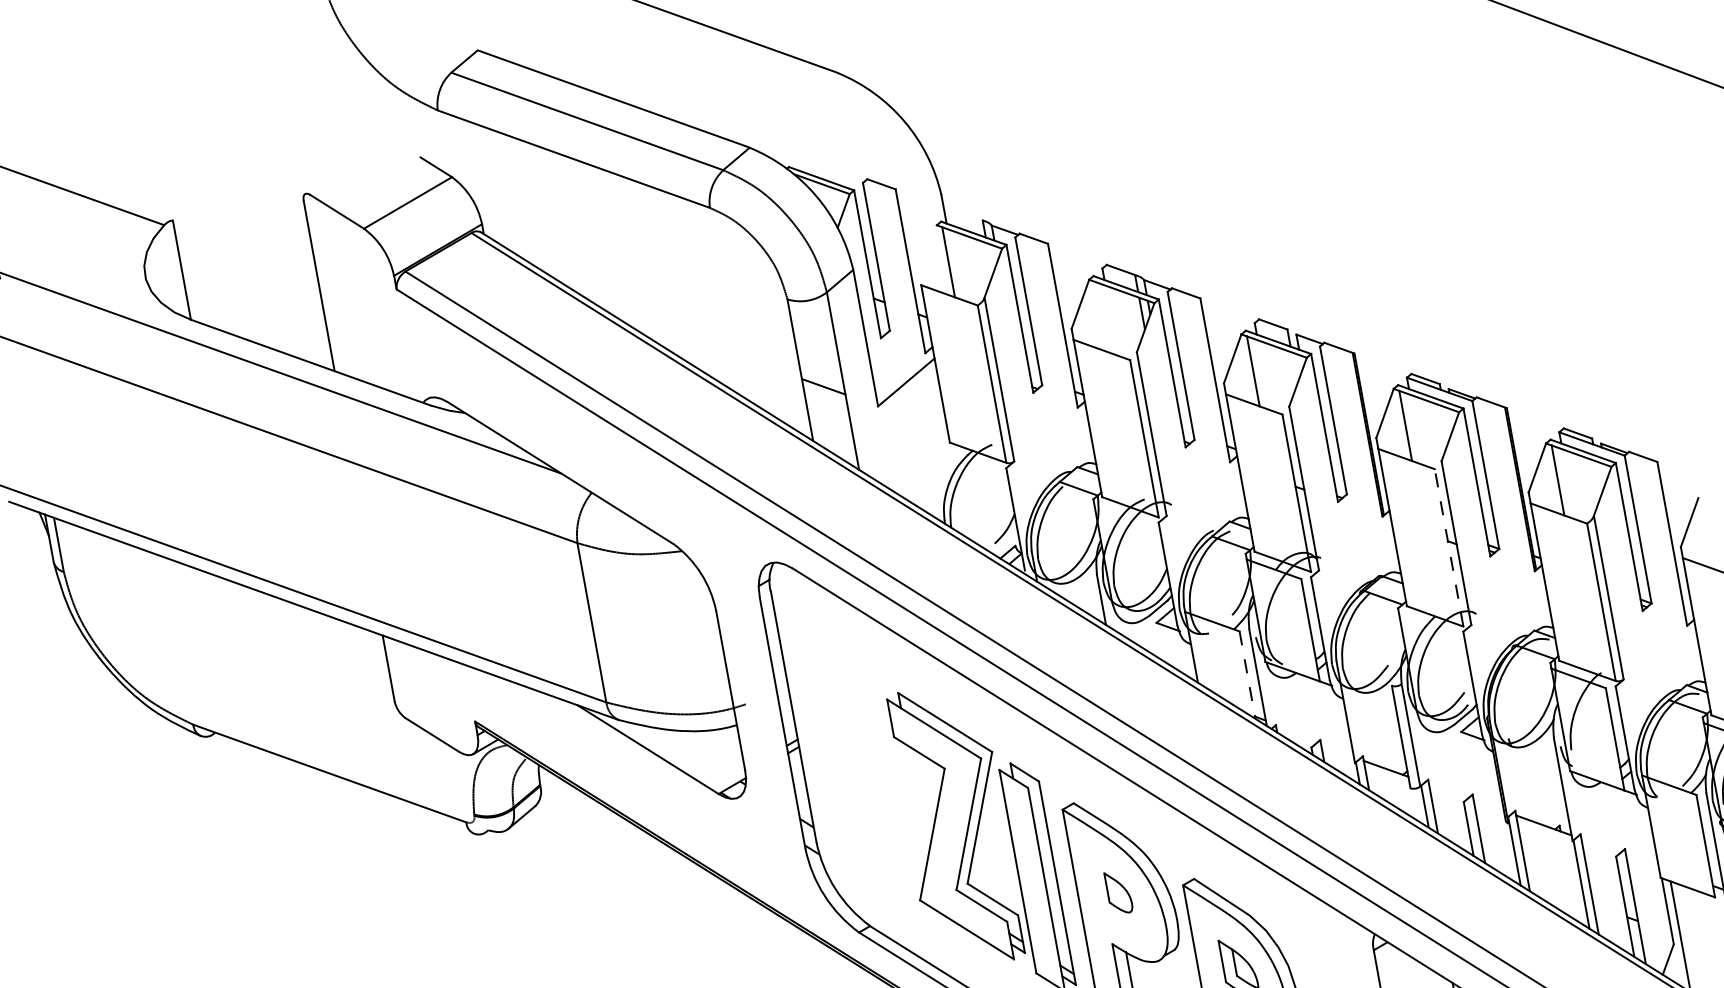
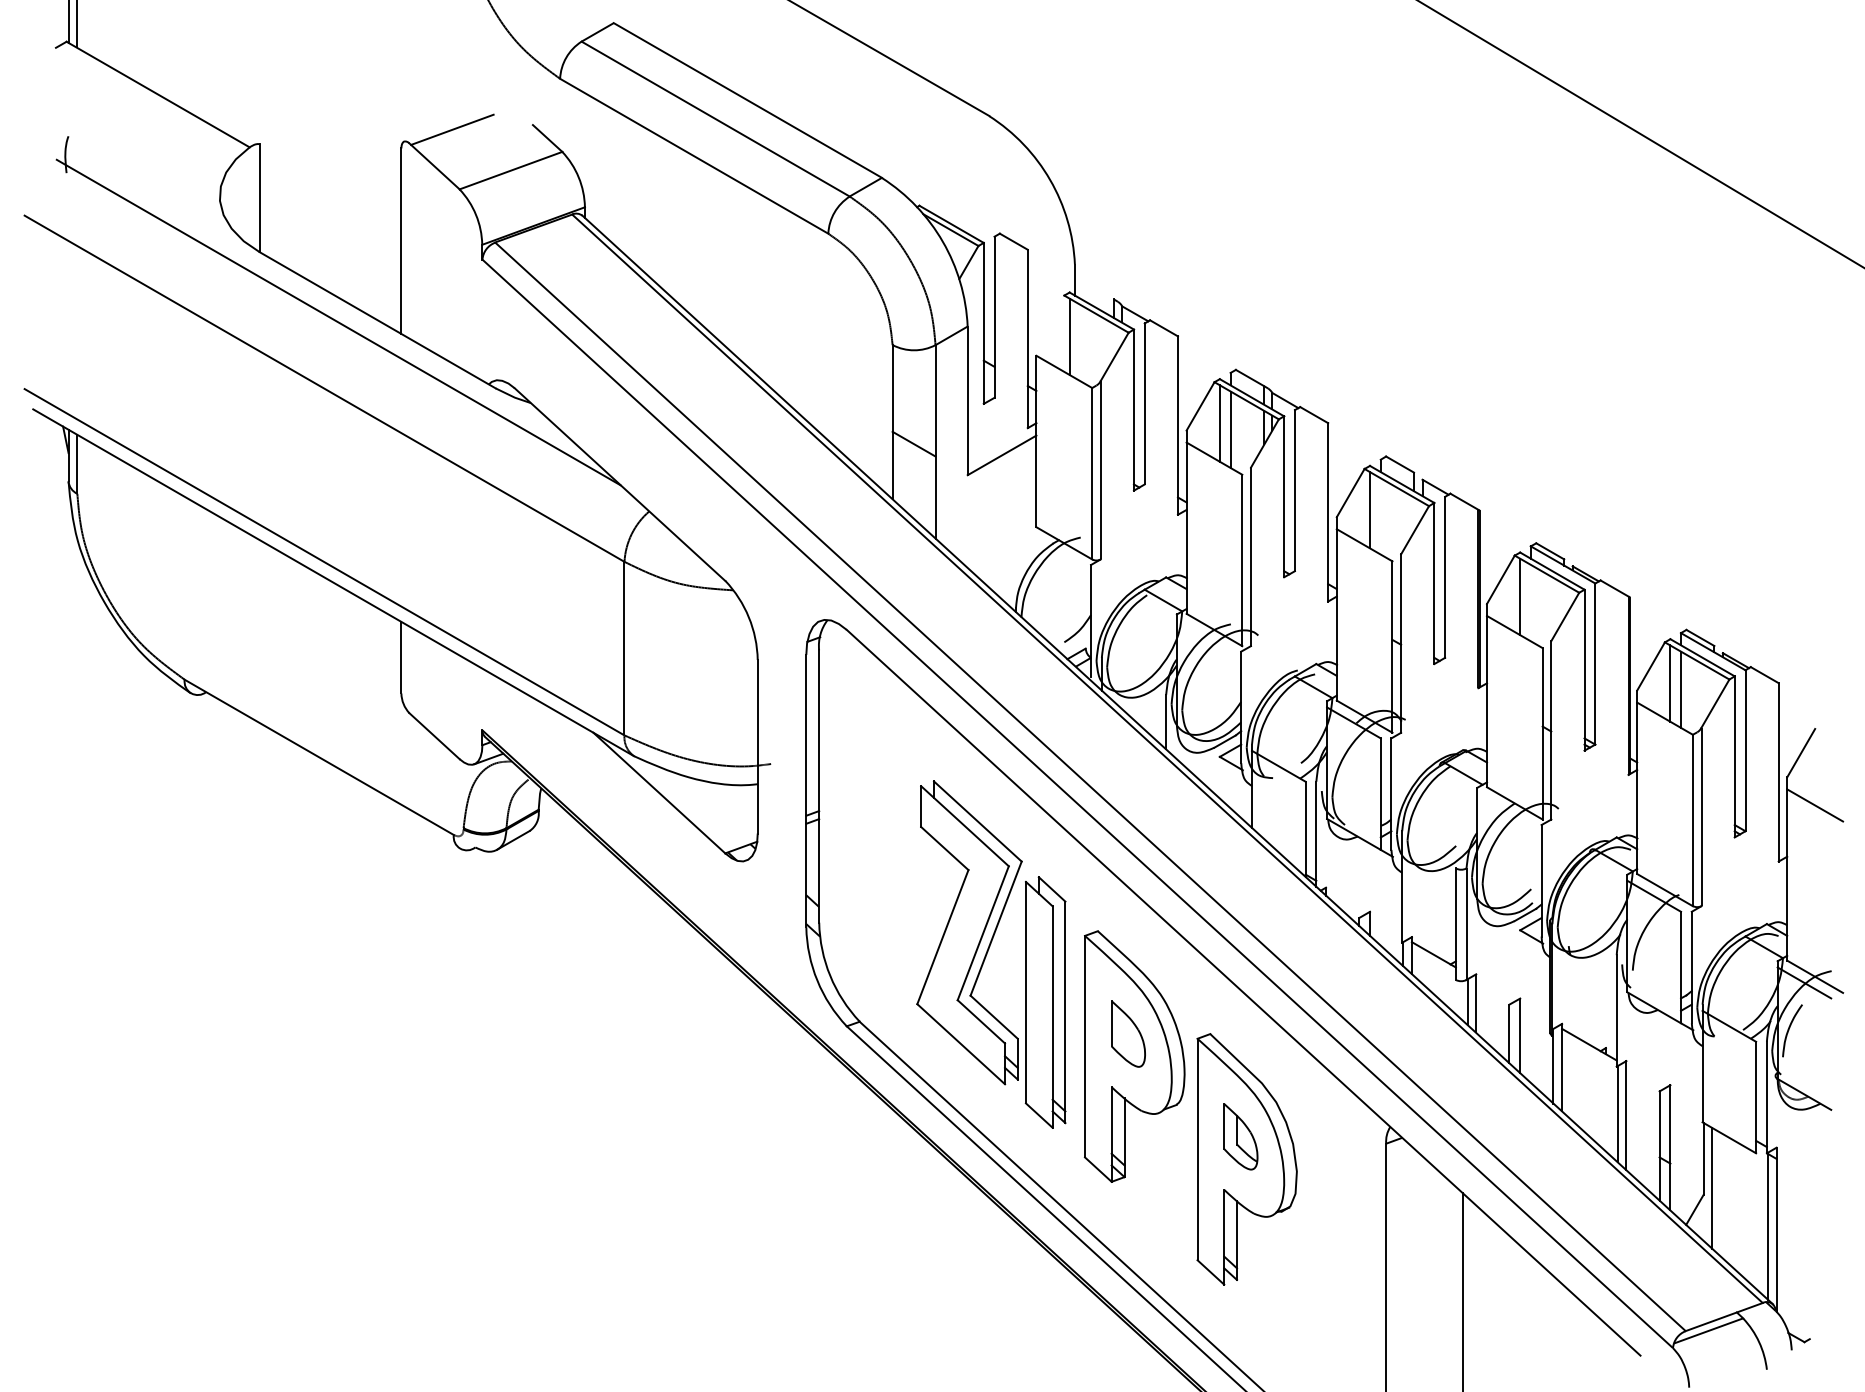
line: (347, 174) -> (452, 129), added
line: (1100, 316) -> (1219, 423), added
line: (1111, 320) -> (1230, 429), added
line: (1569, 484) -> (1681, 689), added
line: (1448, 547) -> (1542, 733), dashed -> solid
line: (1247, 675) -> (1305, 829), dashed -> solid
part: (1118, 892) -> (1128, 1033), size x1.43

